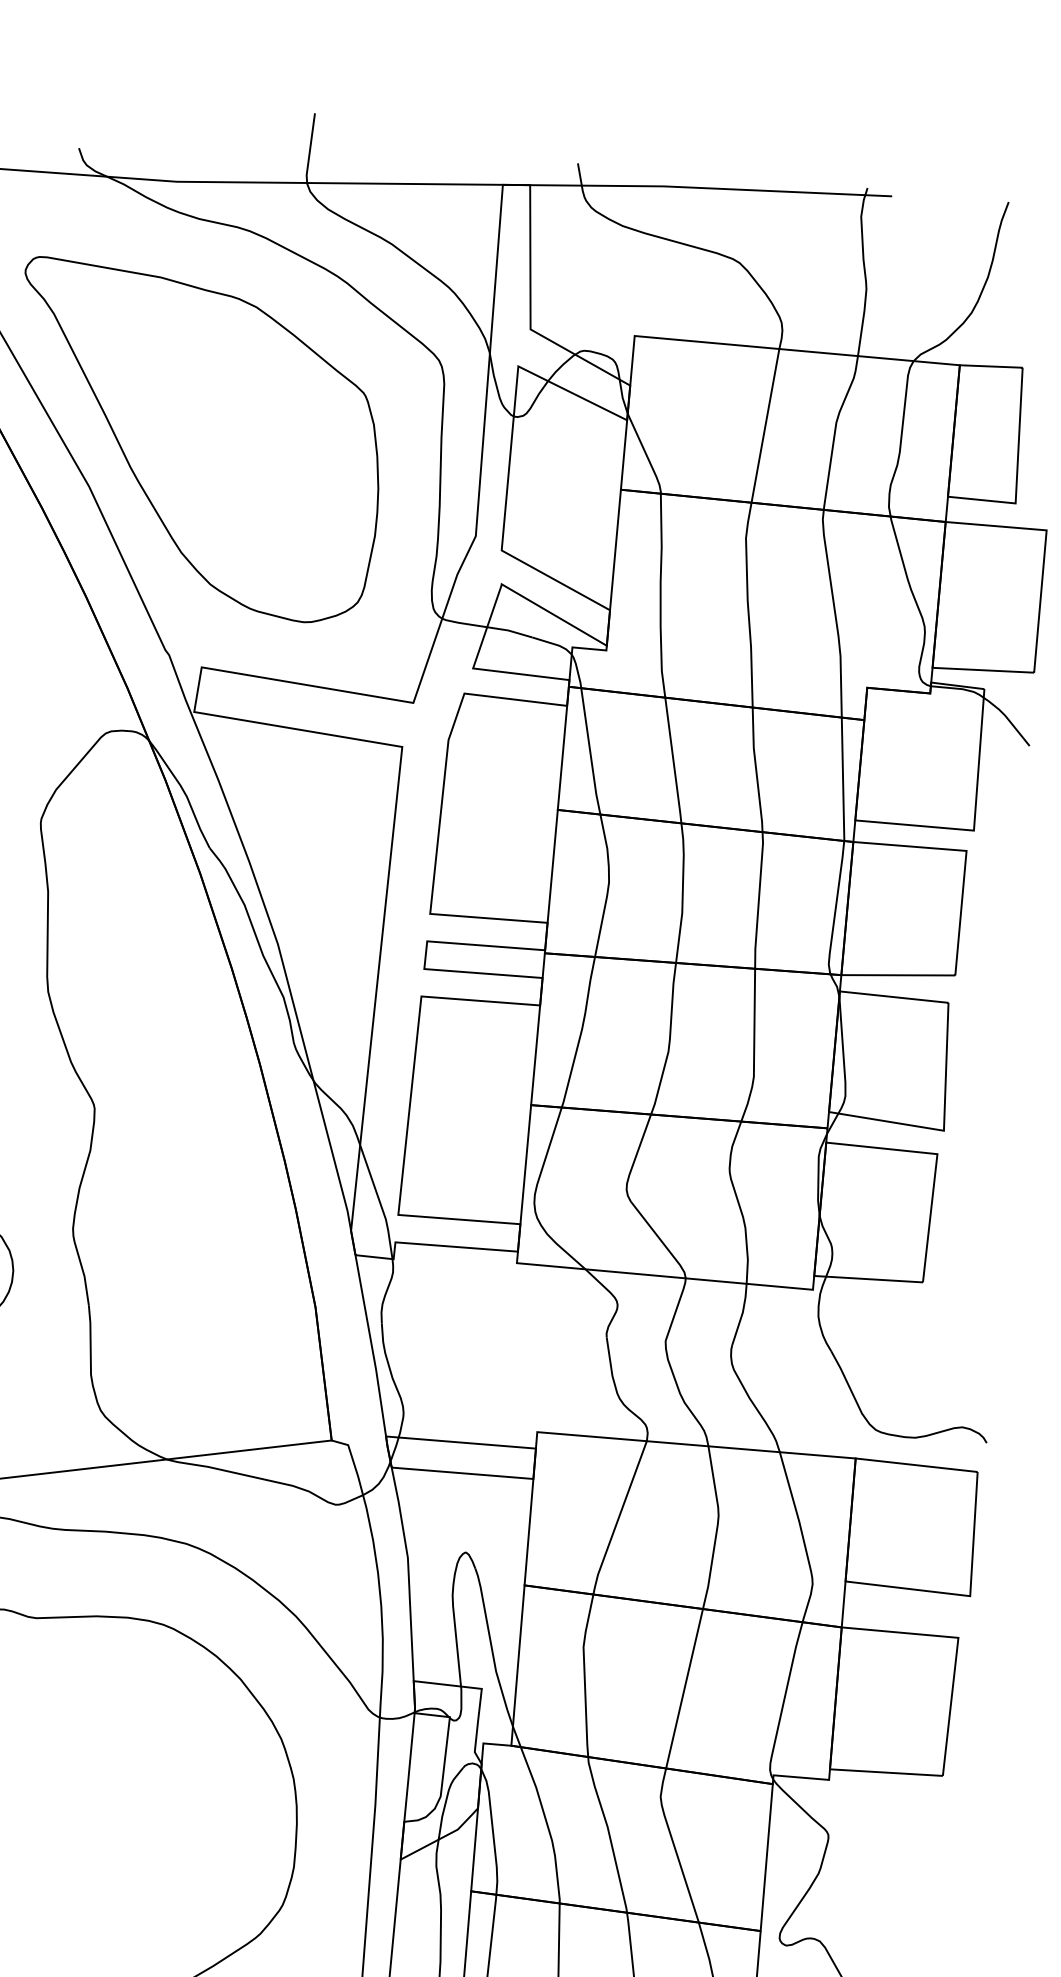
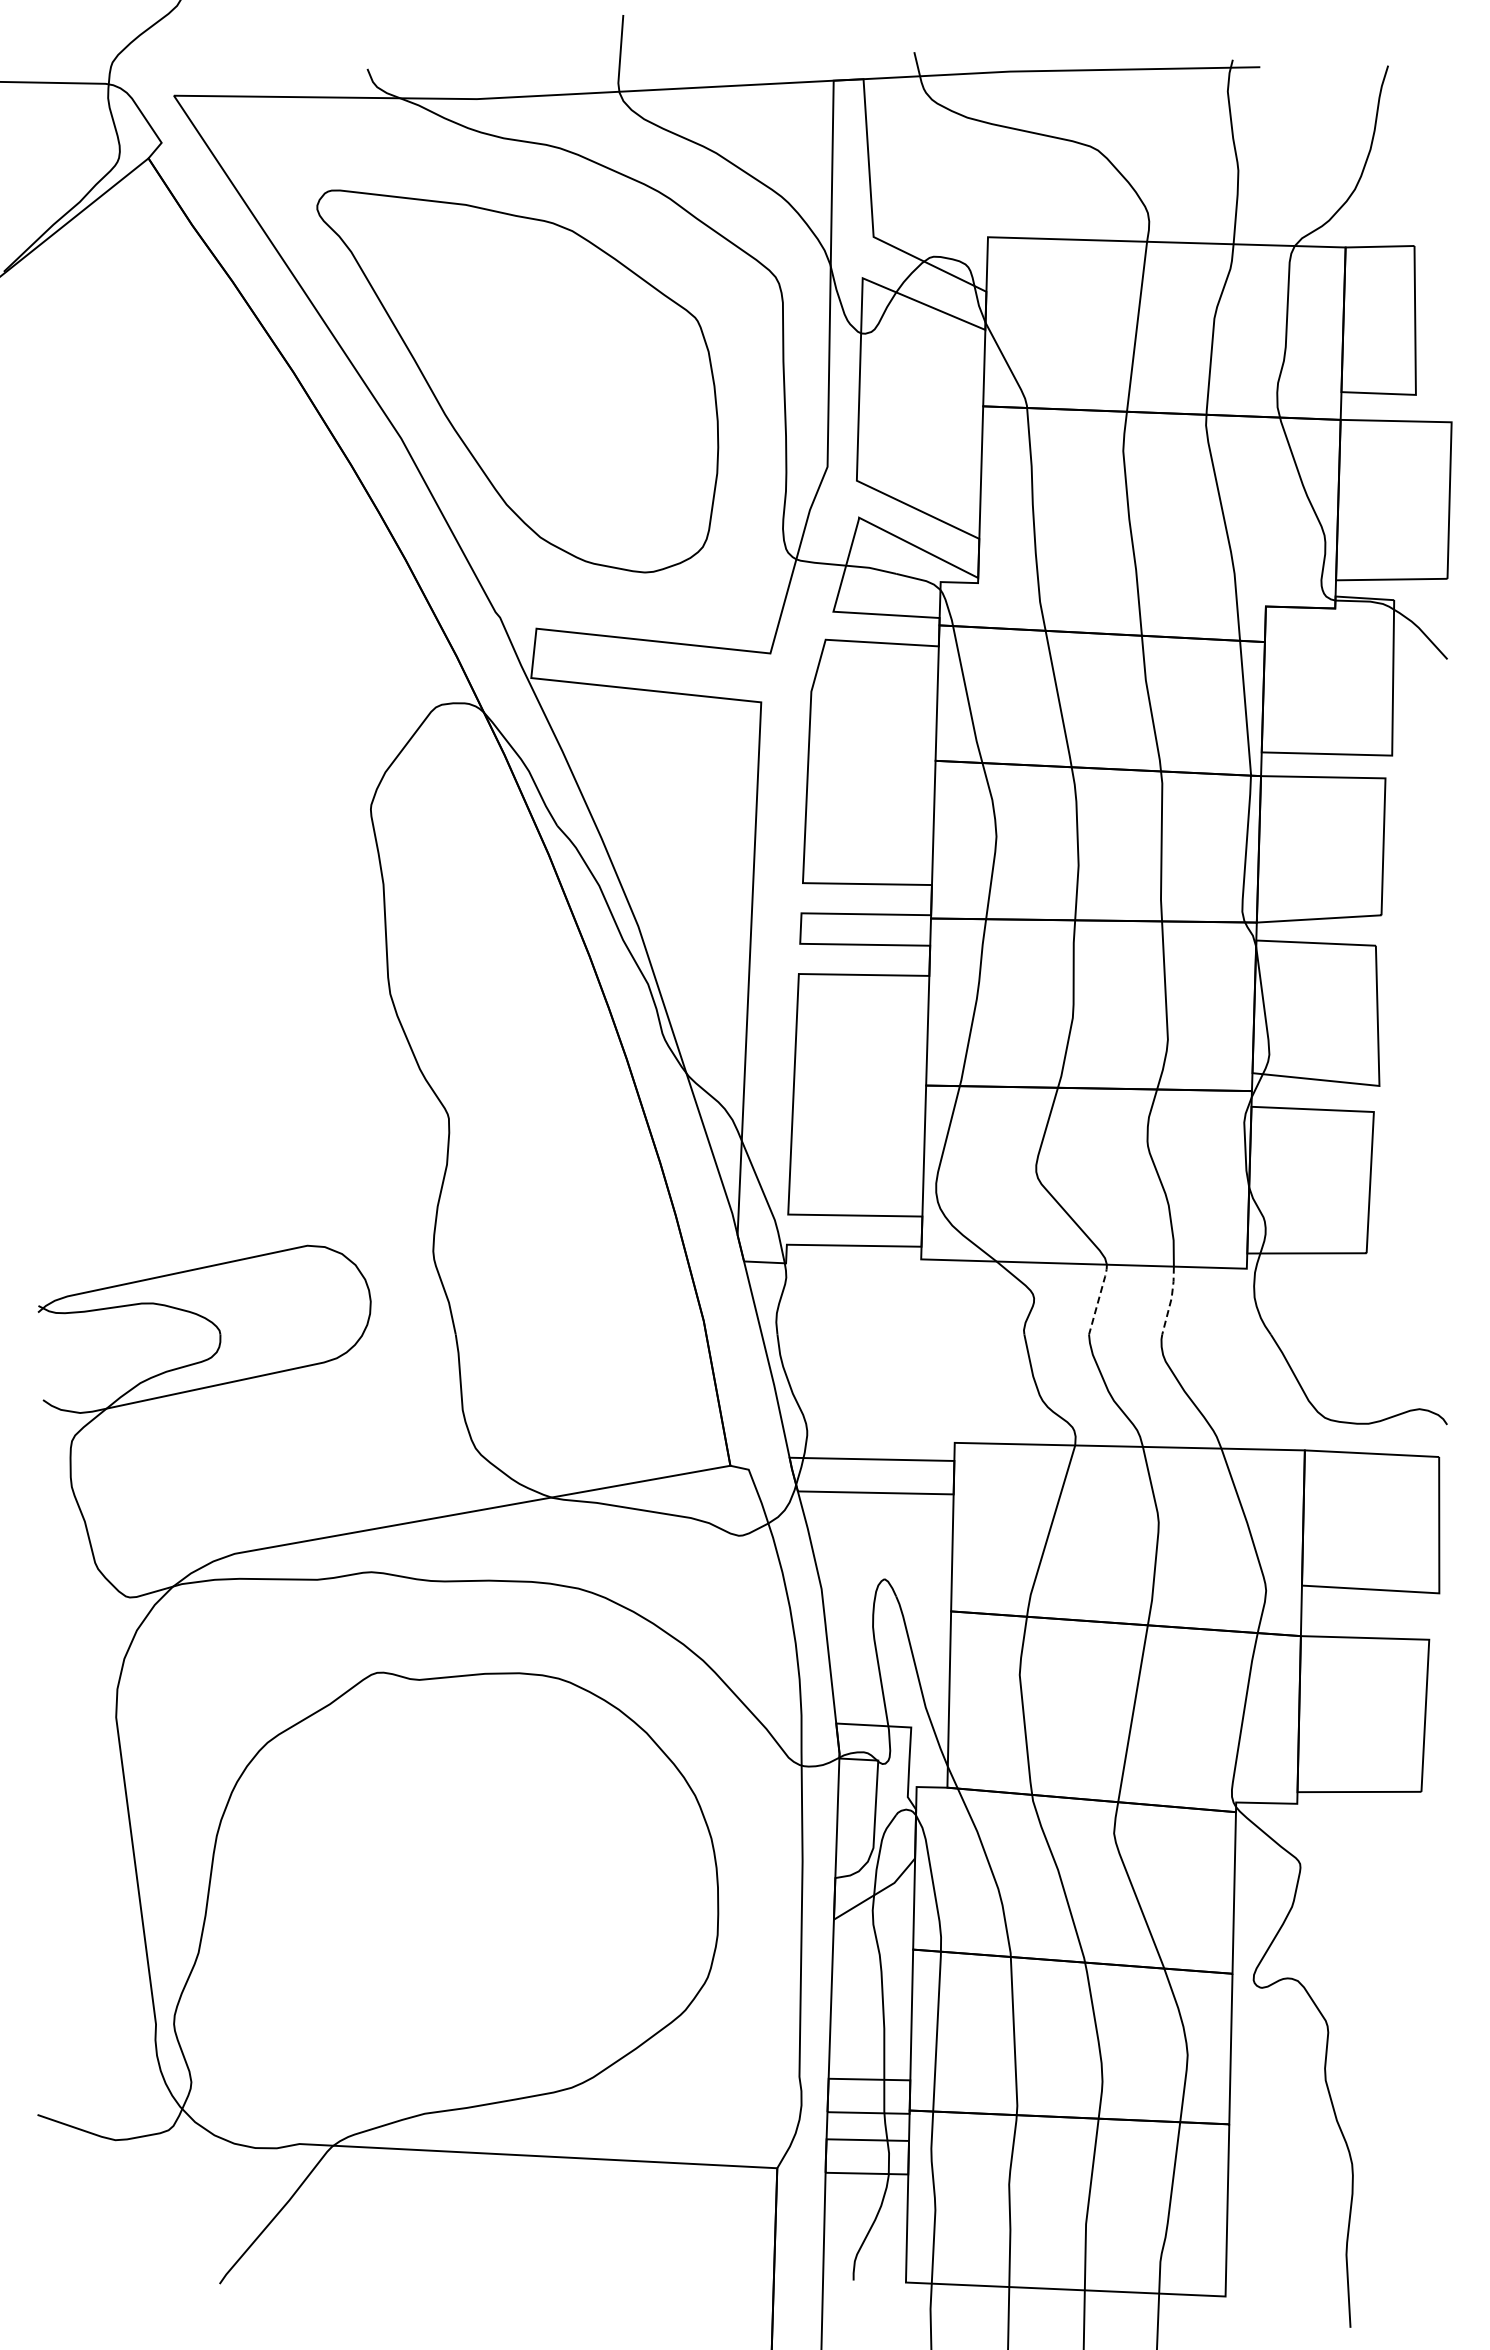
line: (677, 1308) -> (1099, 1298), solid -> dashed
line: (742, 1314) -> (1171, 1300), solid -> dashed

